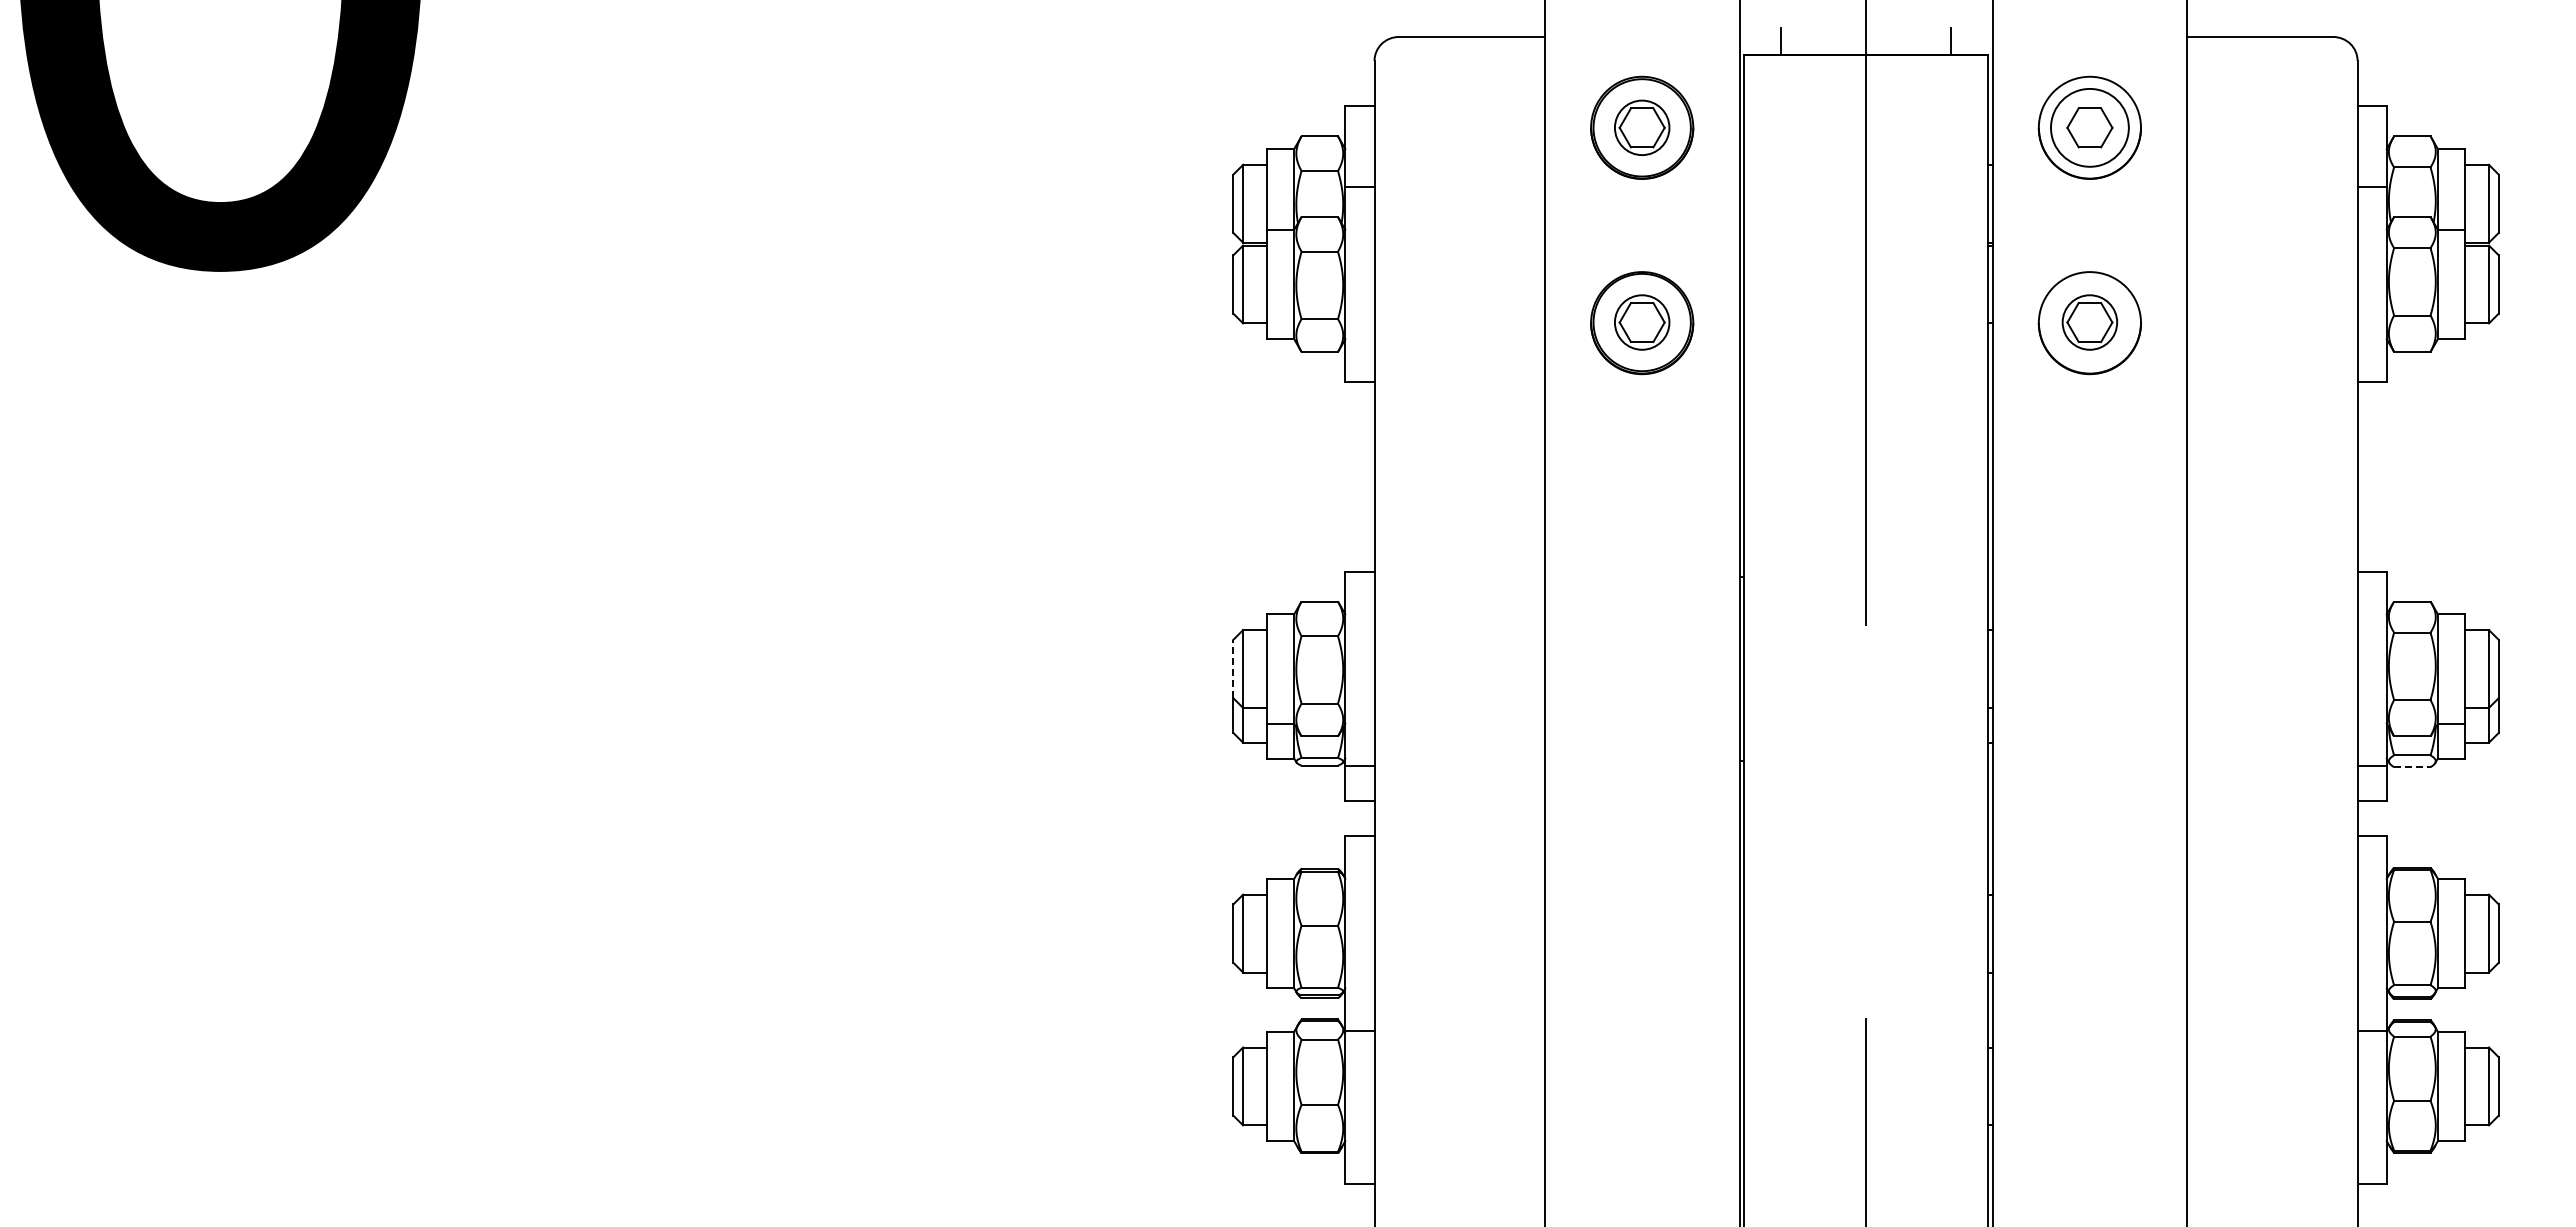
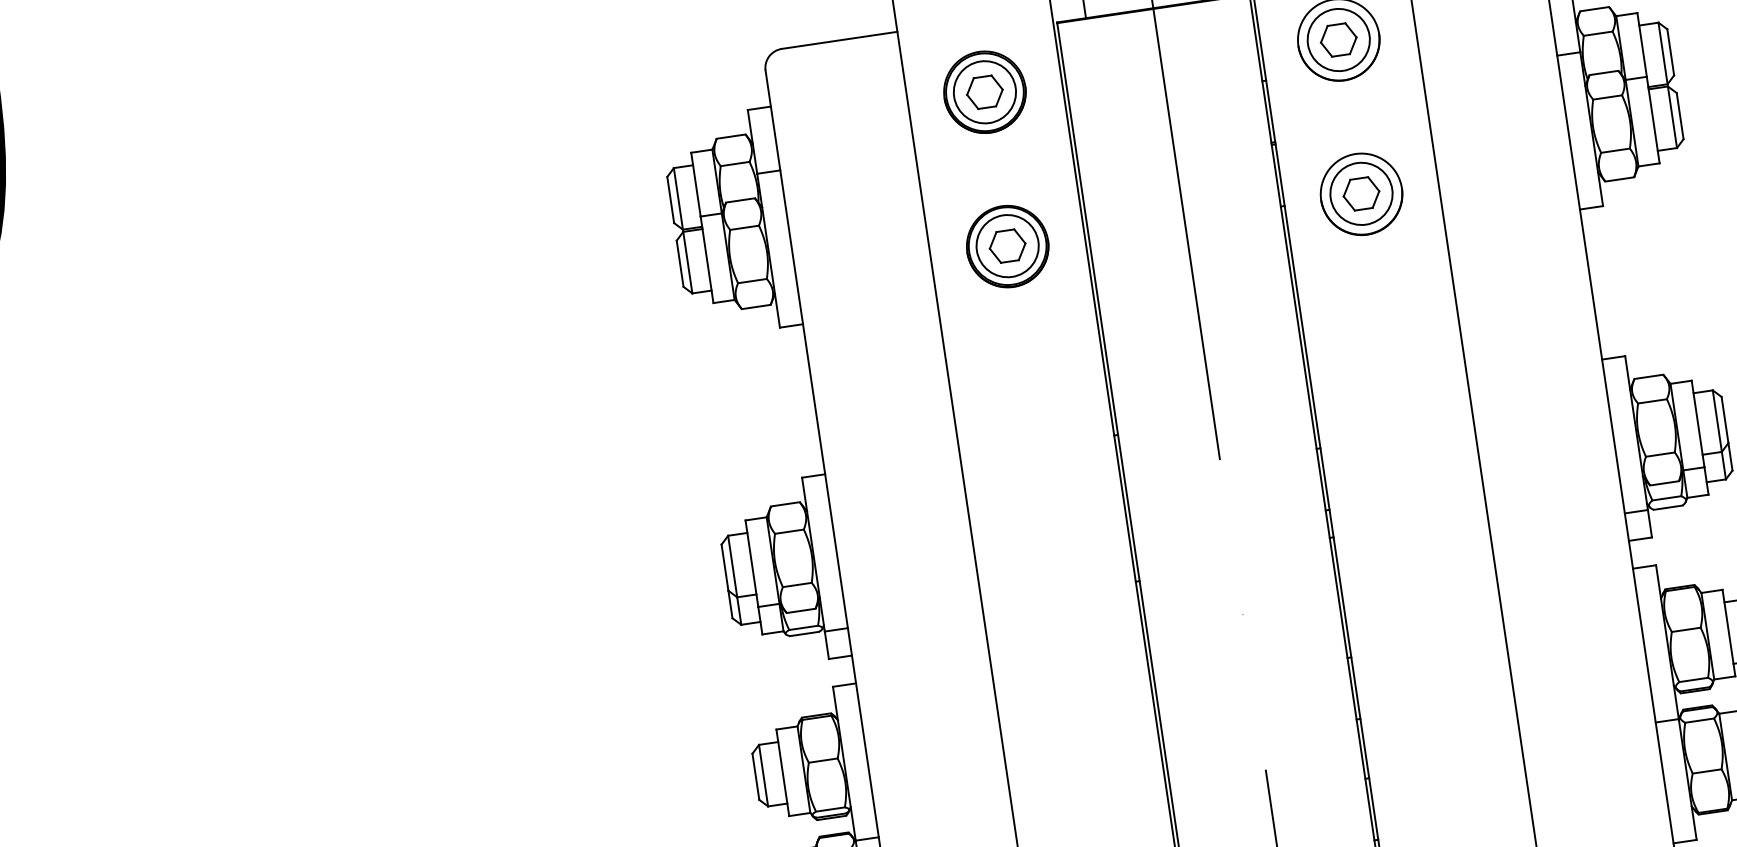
circle: (1642, 127) -> (985, 91), size x1.43
circle: (1642, 322) -> (1007, 246), size x1.43
circle: (2089, 322) -> (1361, 193), size x1.43
line: (1233, 668) -> (725, 567), dashed -> solid
line: (2412, 767) -> (1668, 507), dashed -> solid

